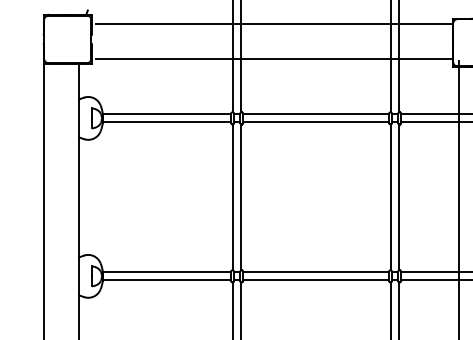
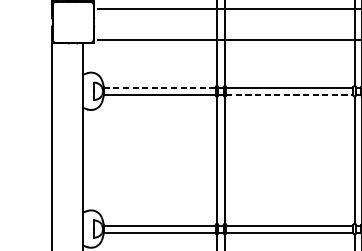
line: (167, 114) -> (160, 87), solid -> dashed
line: (316, 122) -> (290, 94), solid -> dashed

